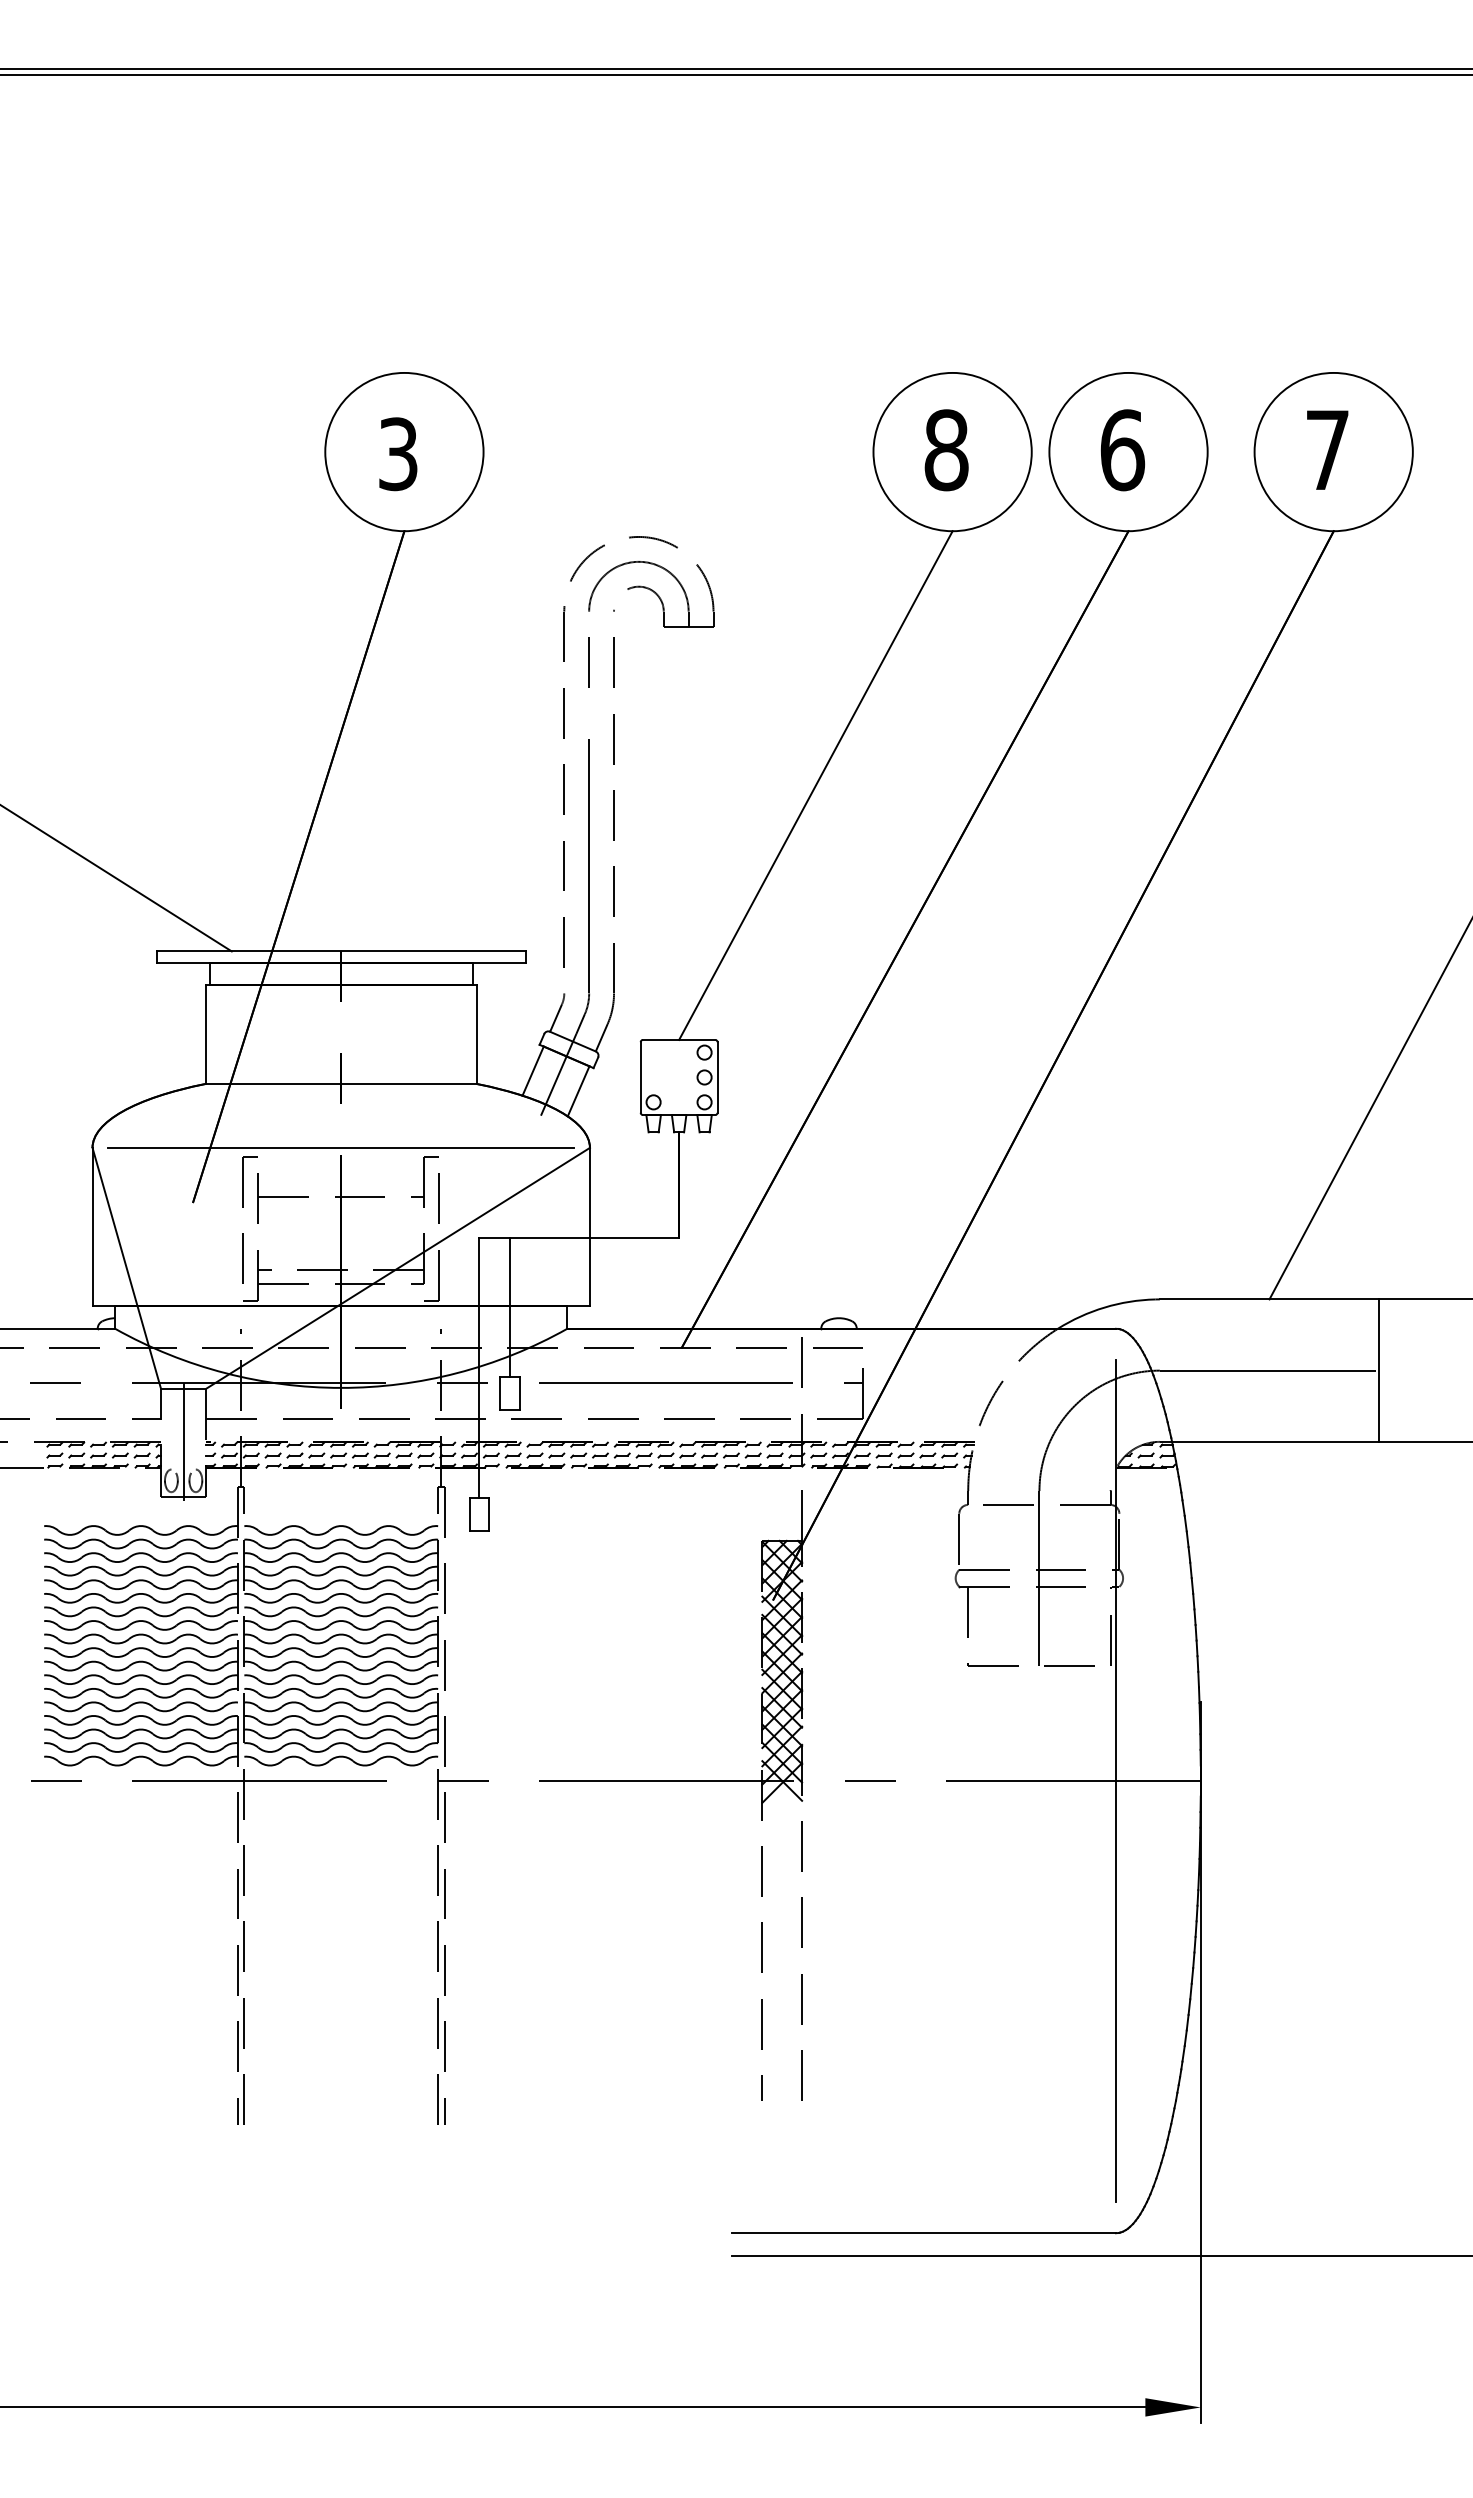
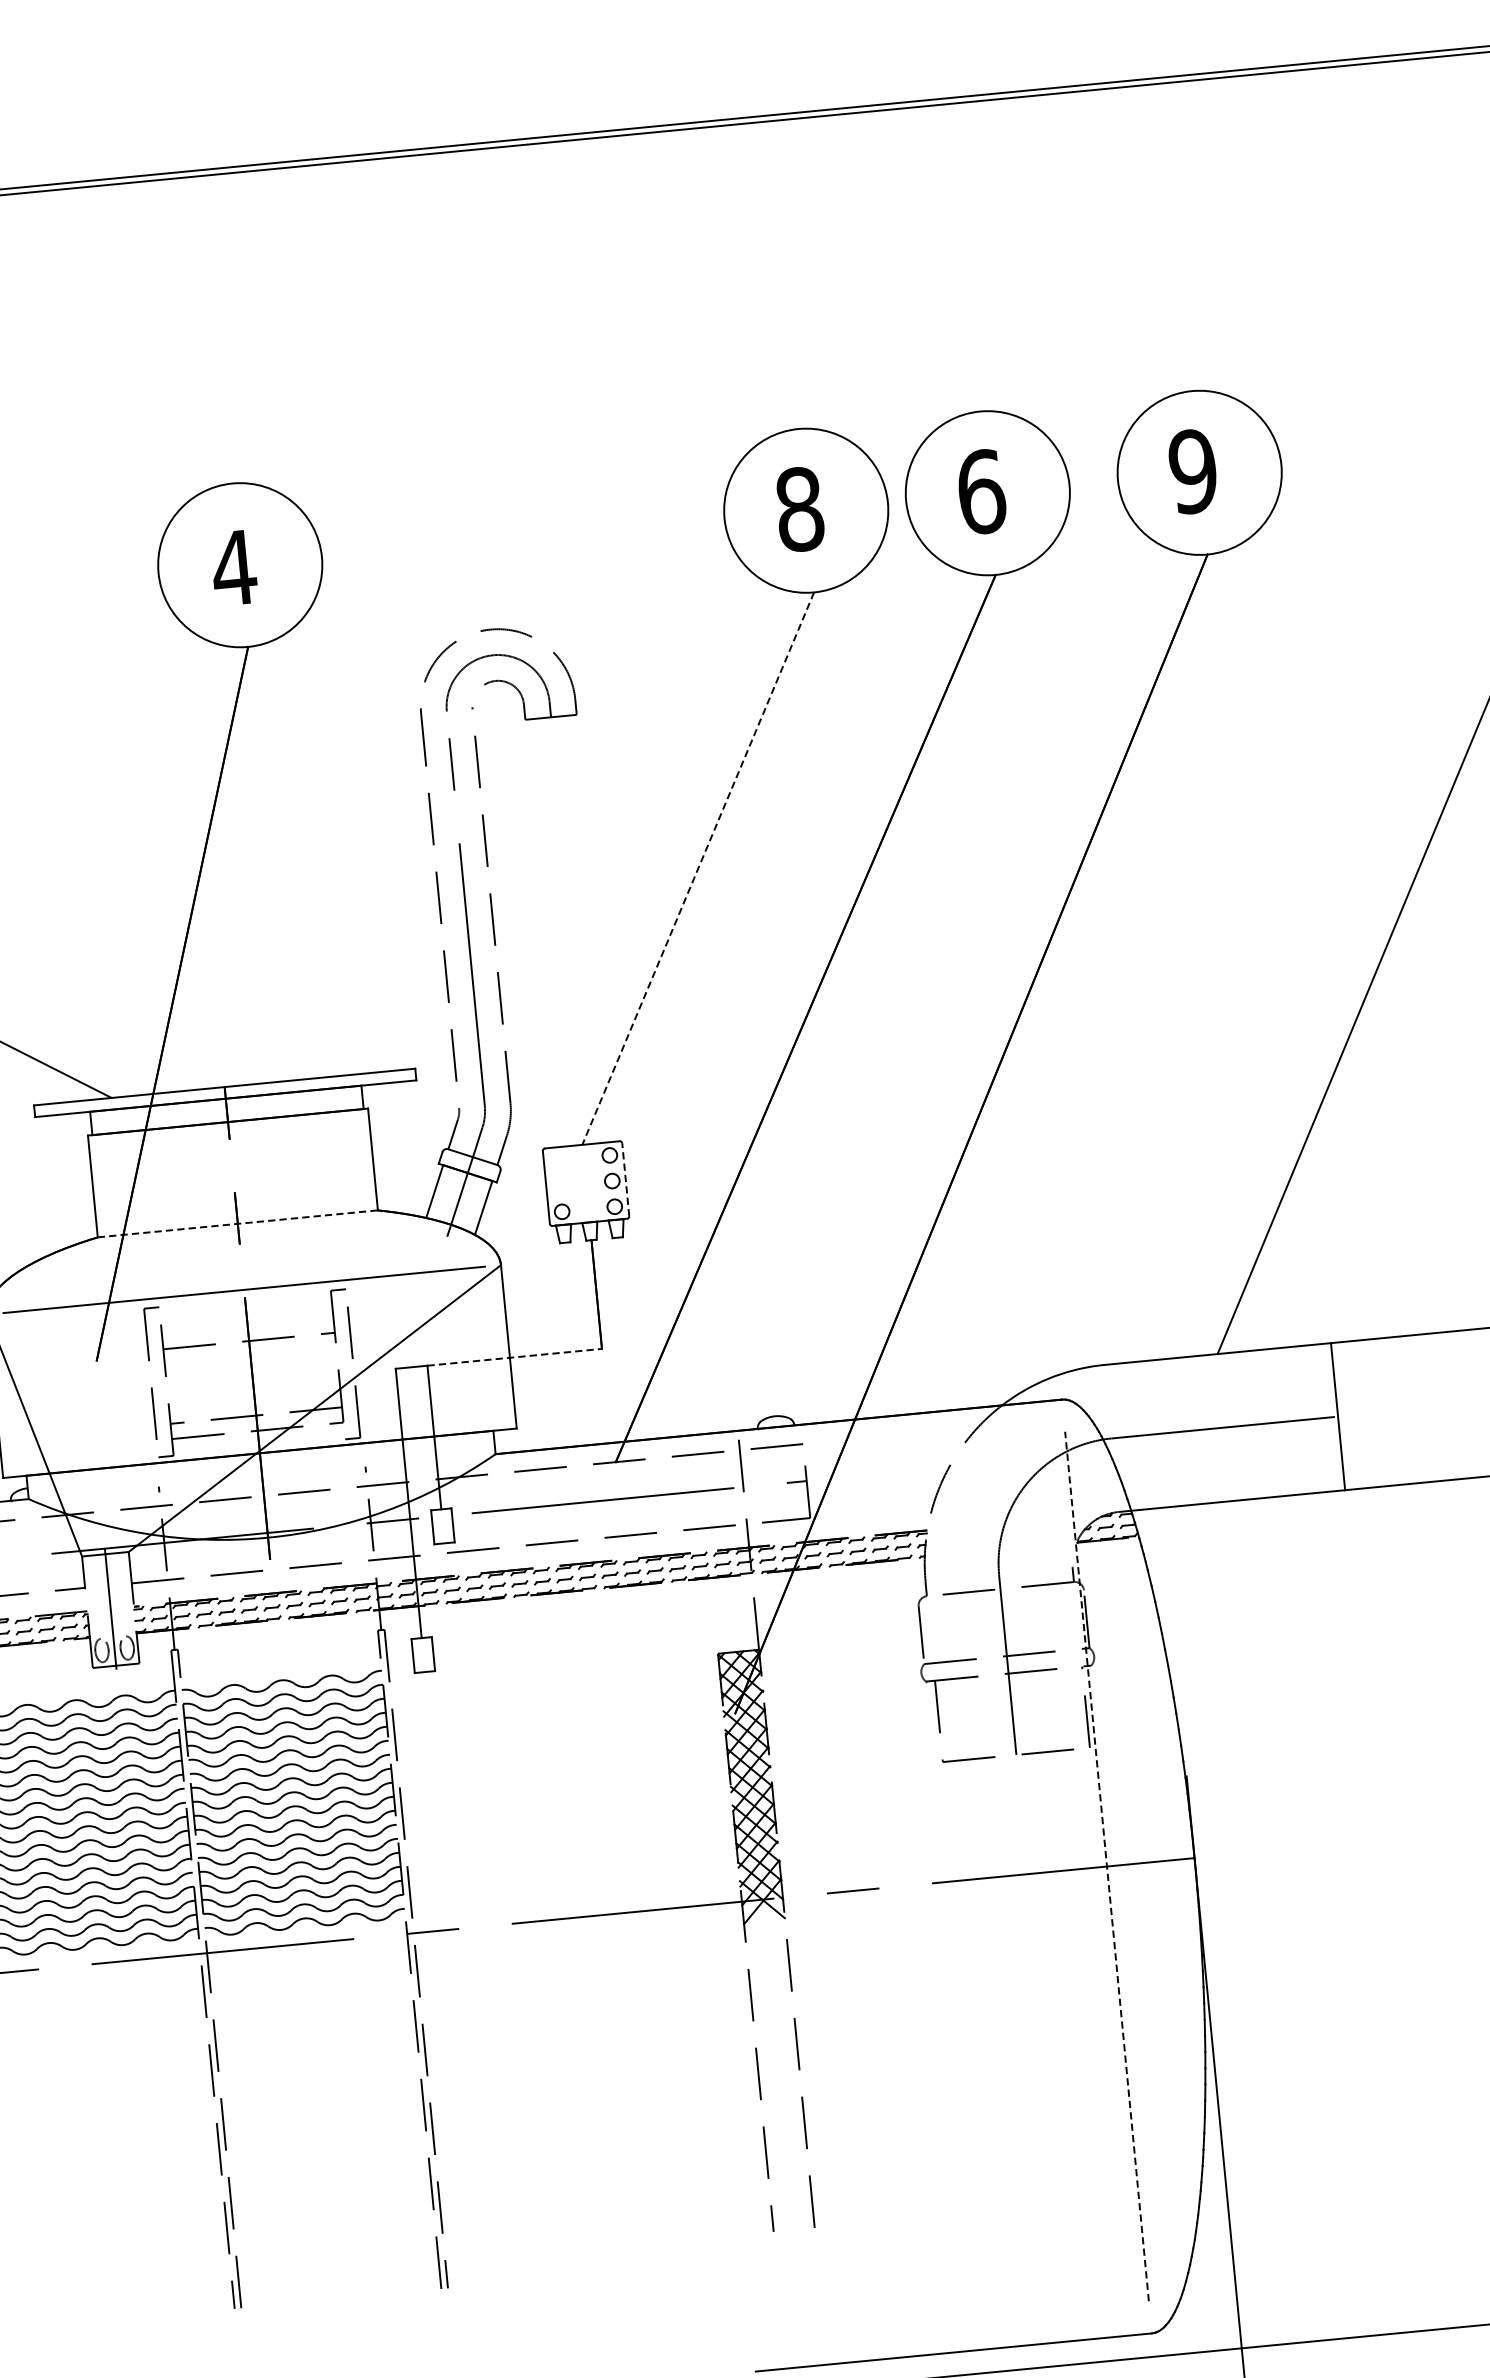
text: (1327, 450) -> (1193, 471), 7 -> 9
text: (398, 454) -> (234, 568), 3 -> 4
line: (815, 785) -> (697, 868), solid -> dashed
line: (717, 1077) -> (625, 1179), solid -> dashed
line: (341, 1083) -> (238, 1223), solid -> dashed
line: (594, 1237) -> (514, 1357), solid -> dashed
line: (1115, 1780) -> (1106, 1866), solid -> dashed

